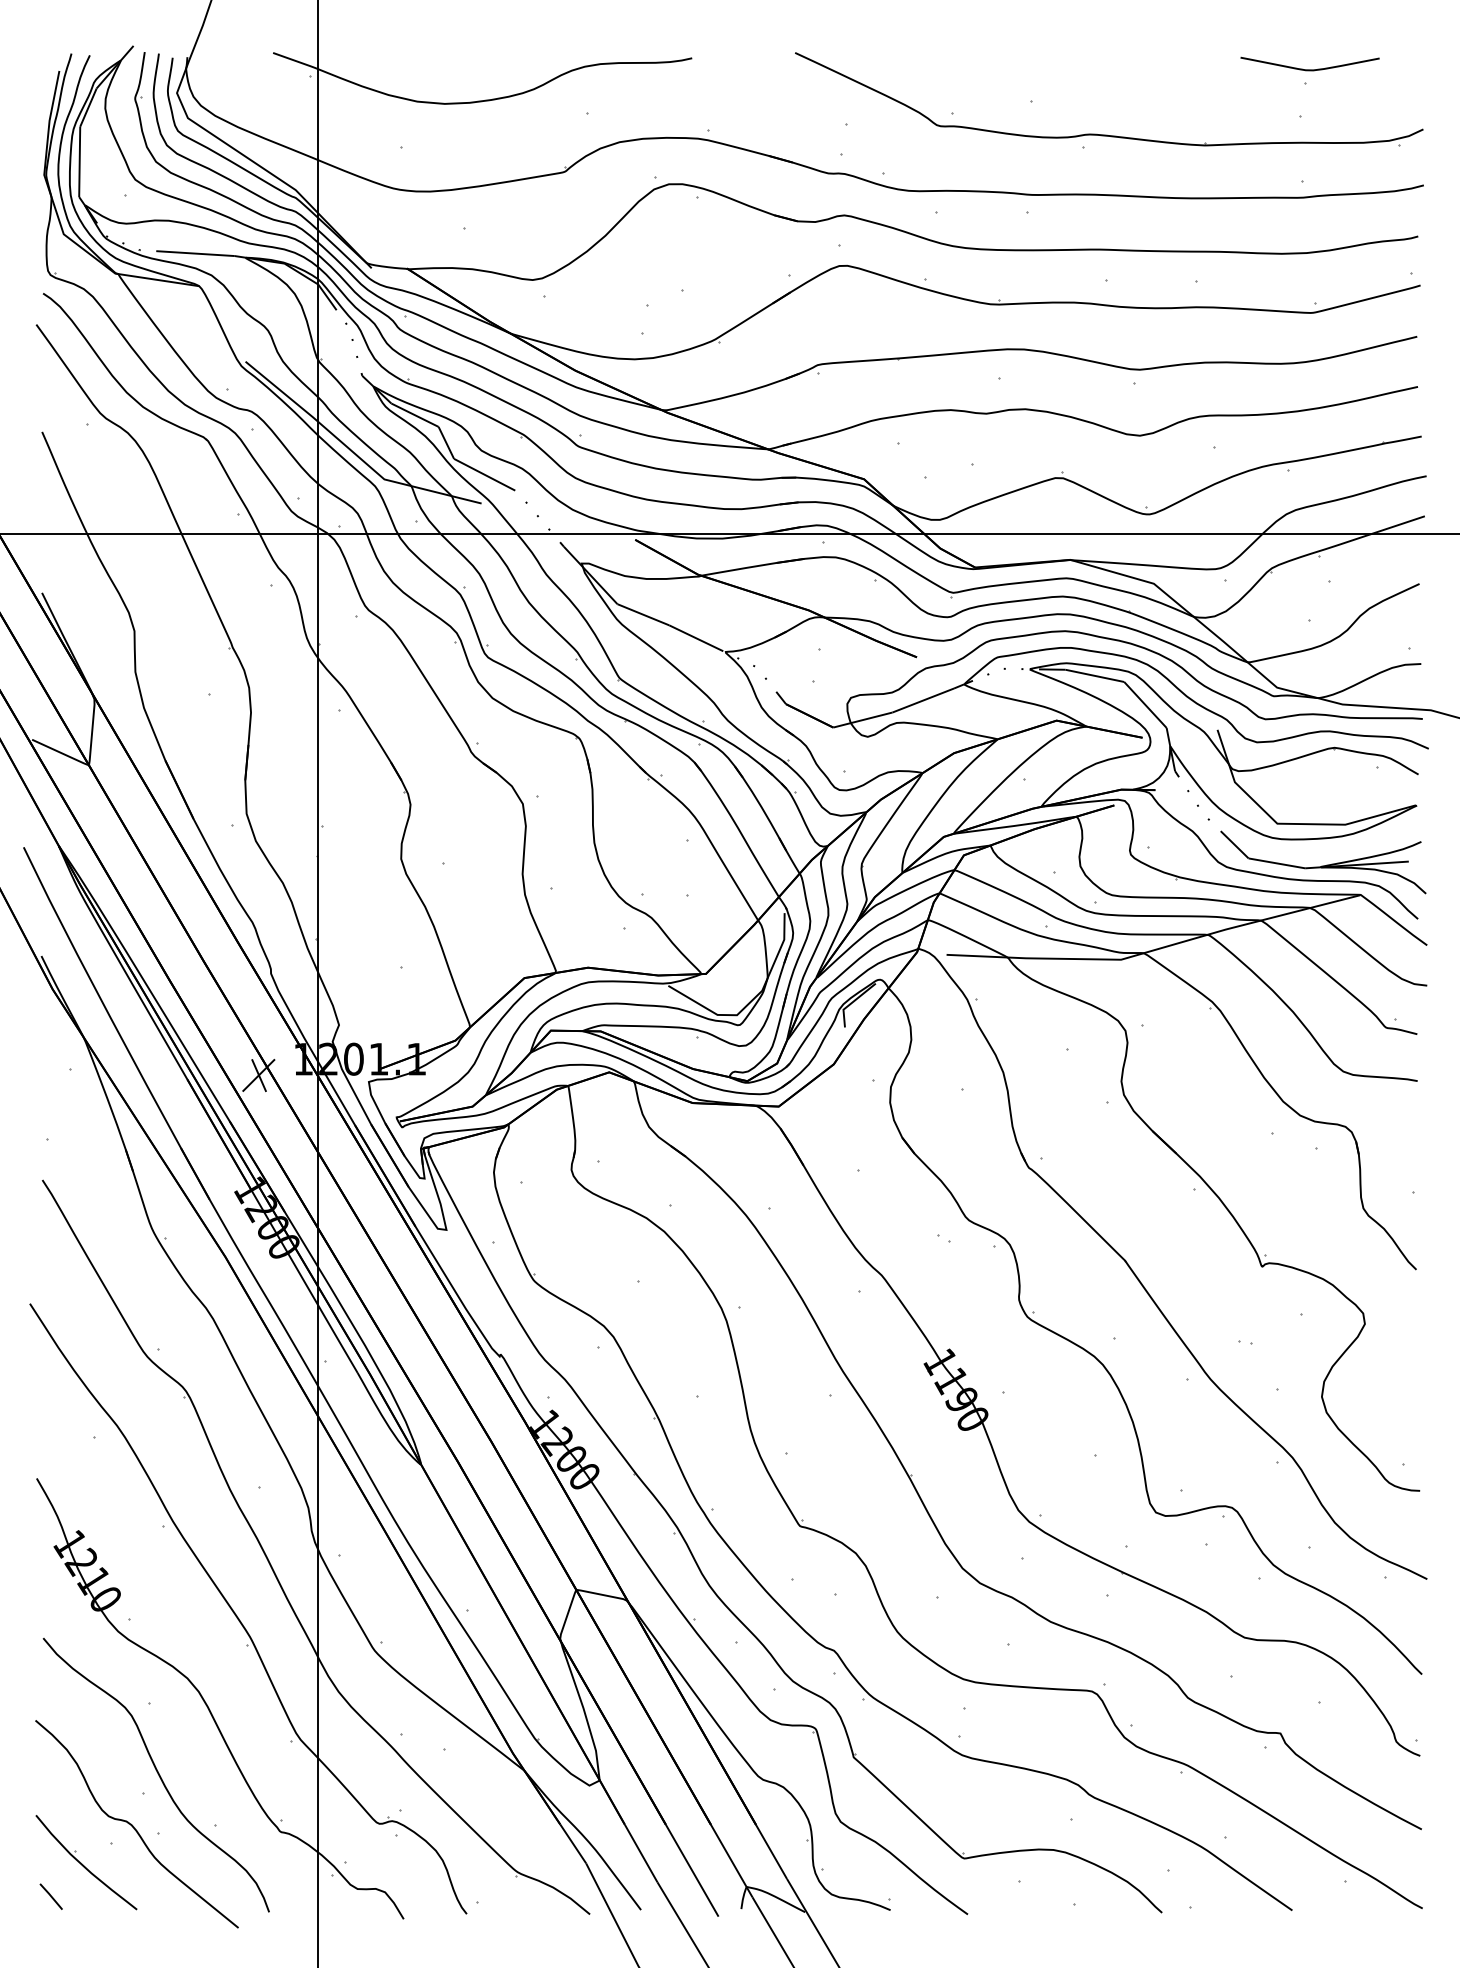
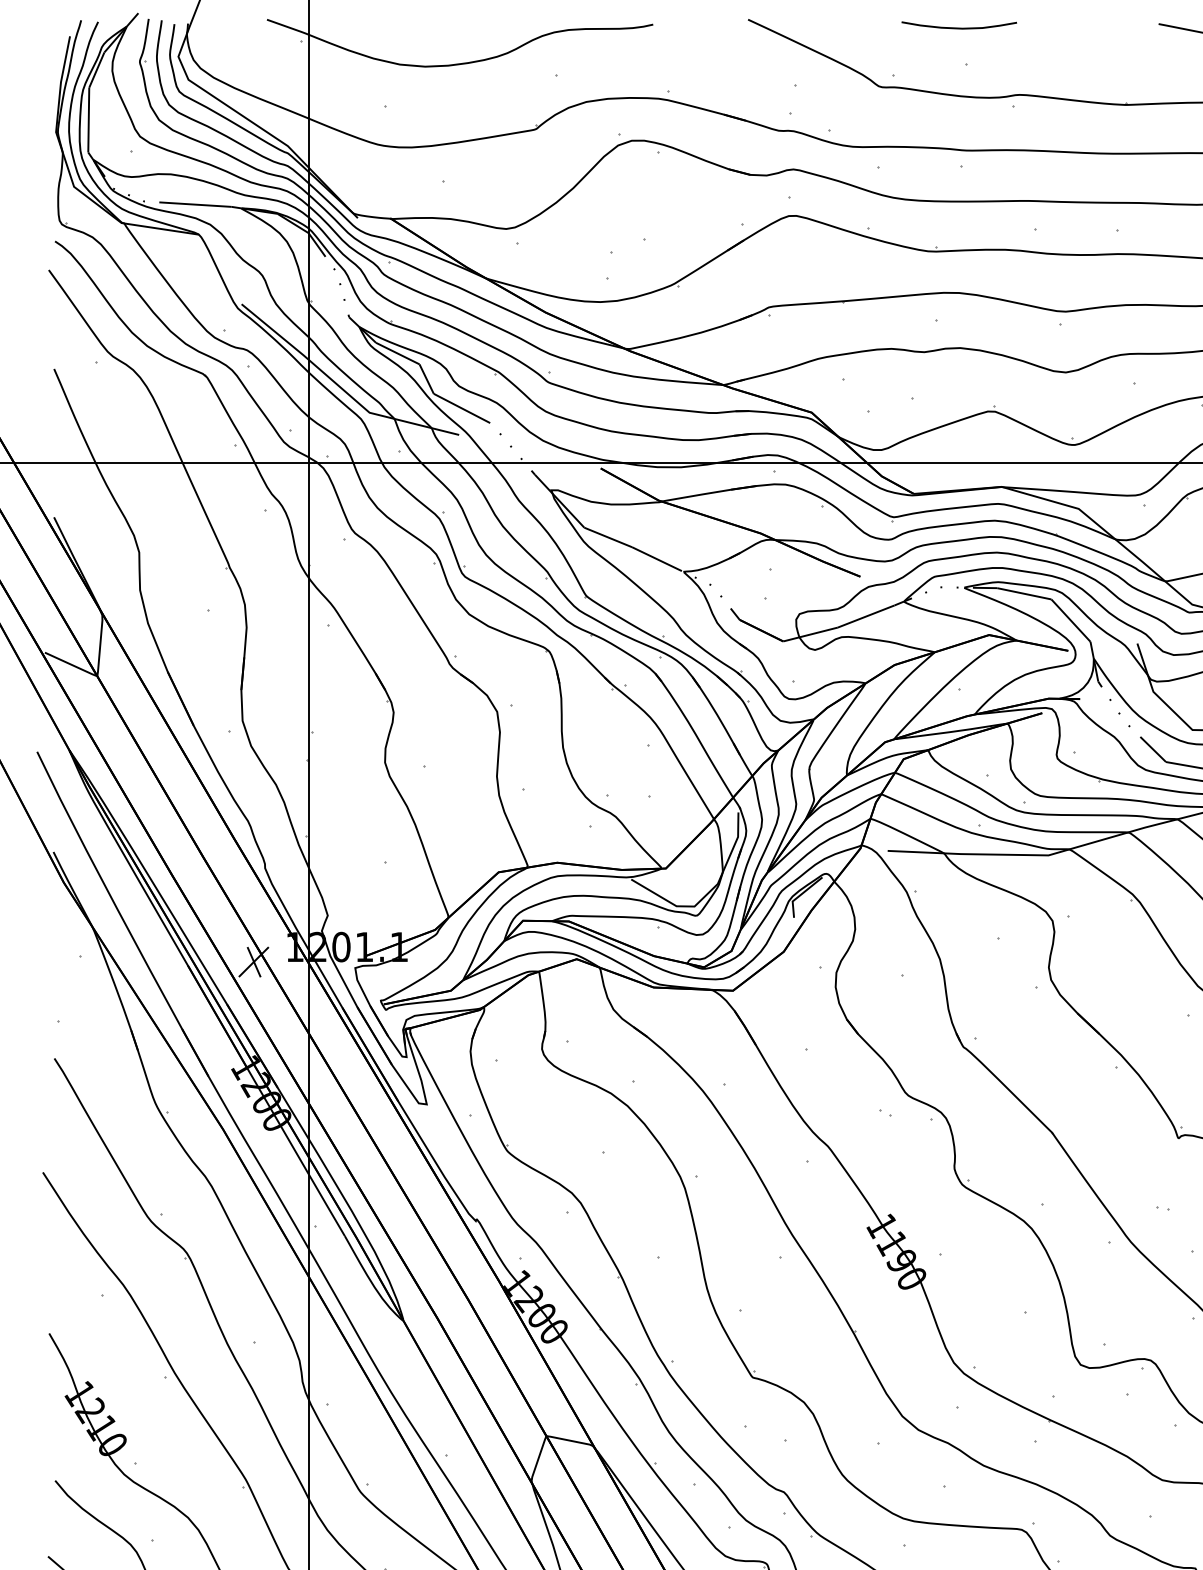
curve: (1023, 61) -> (958, 27), added

